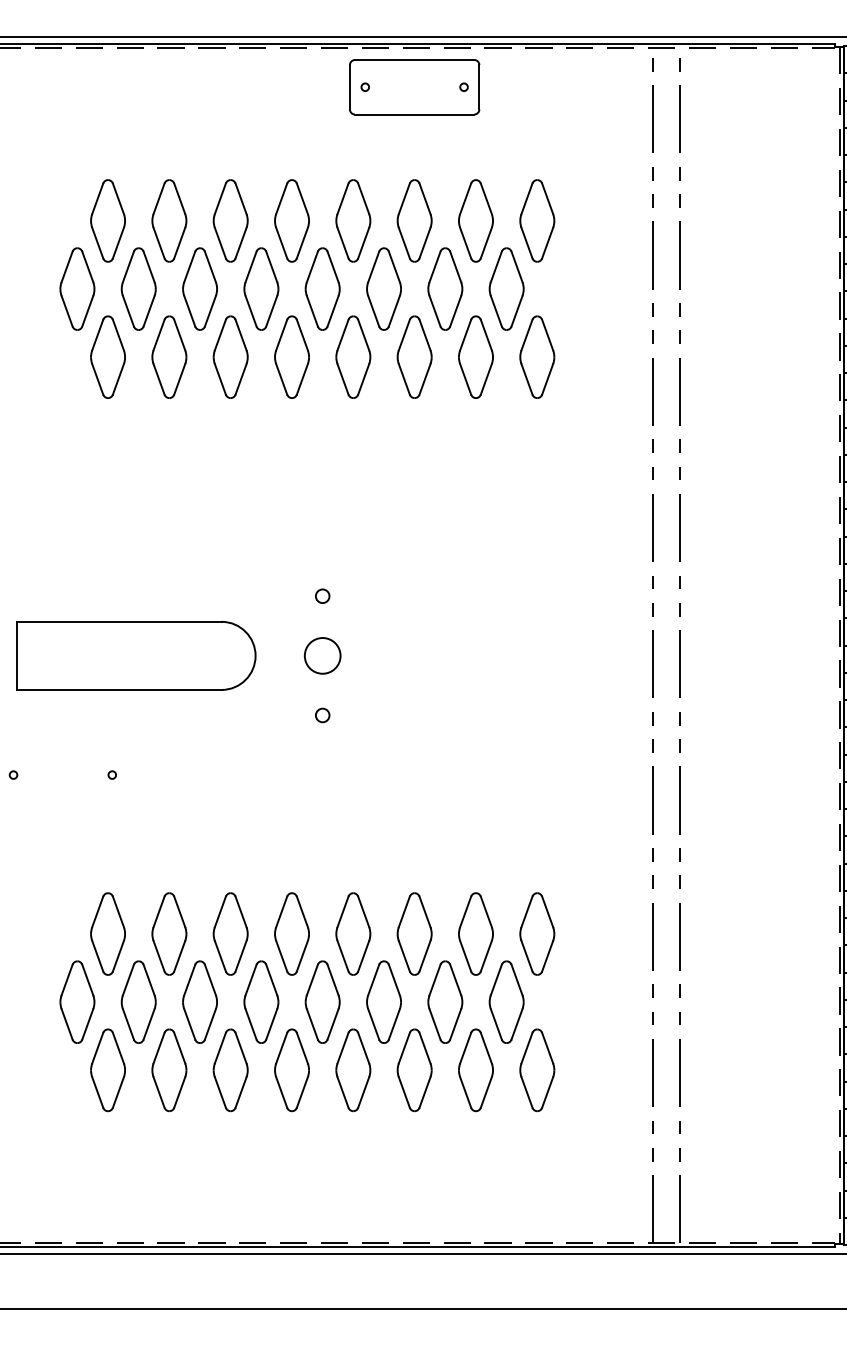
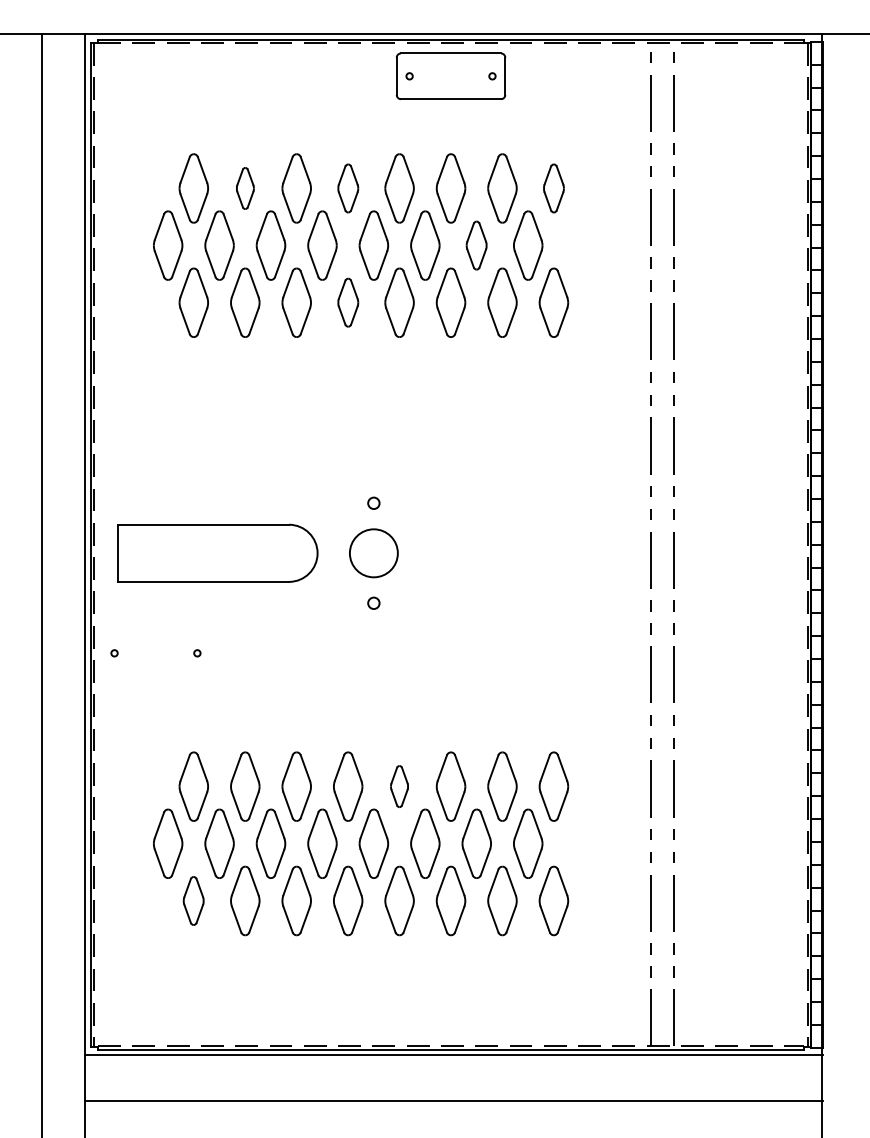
part: (169, 220) -> (245, 188), size x0.6
part: (292, 220) -> (348, 188), size x0.7
part: (536, 220) -> (553, 188), size x0.7
part: (445, 288) -> (476, 245), size x0.7
part: (292, 356) -> (348, 302), size x0.7
circle: (322, 656) -> (373, 553), size x1.6
part: (353, 933) -> (399, 786), size x0.6
part: (107, 1069) -> (193, 900), size x0.7

